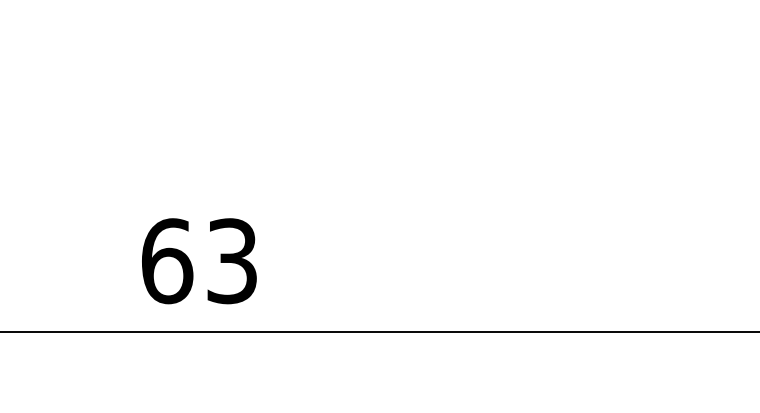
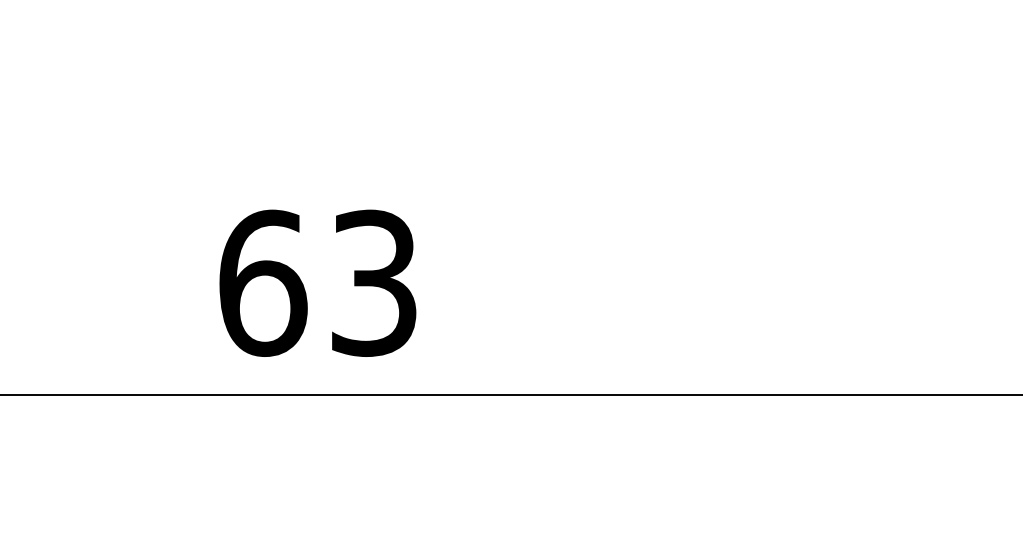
text: (199, 261) -> (318, 283), moved

